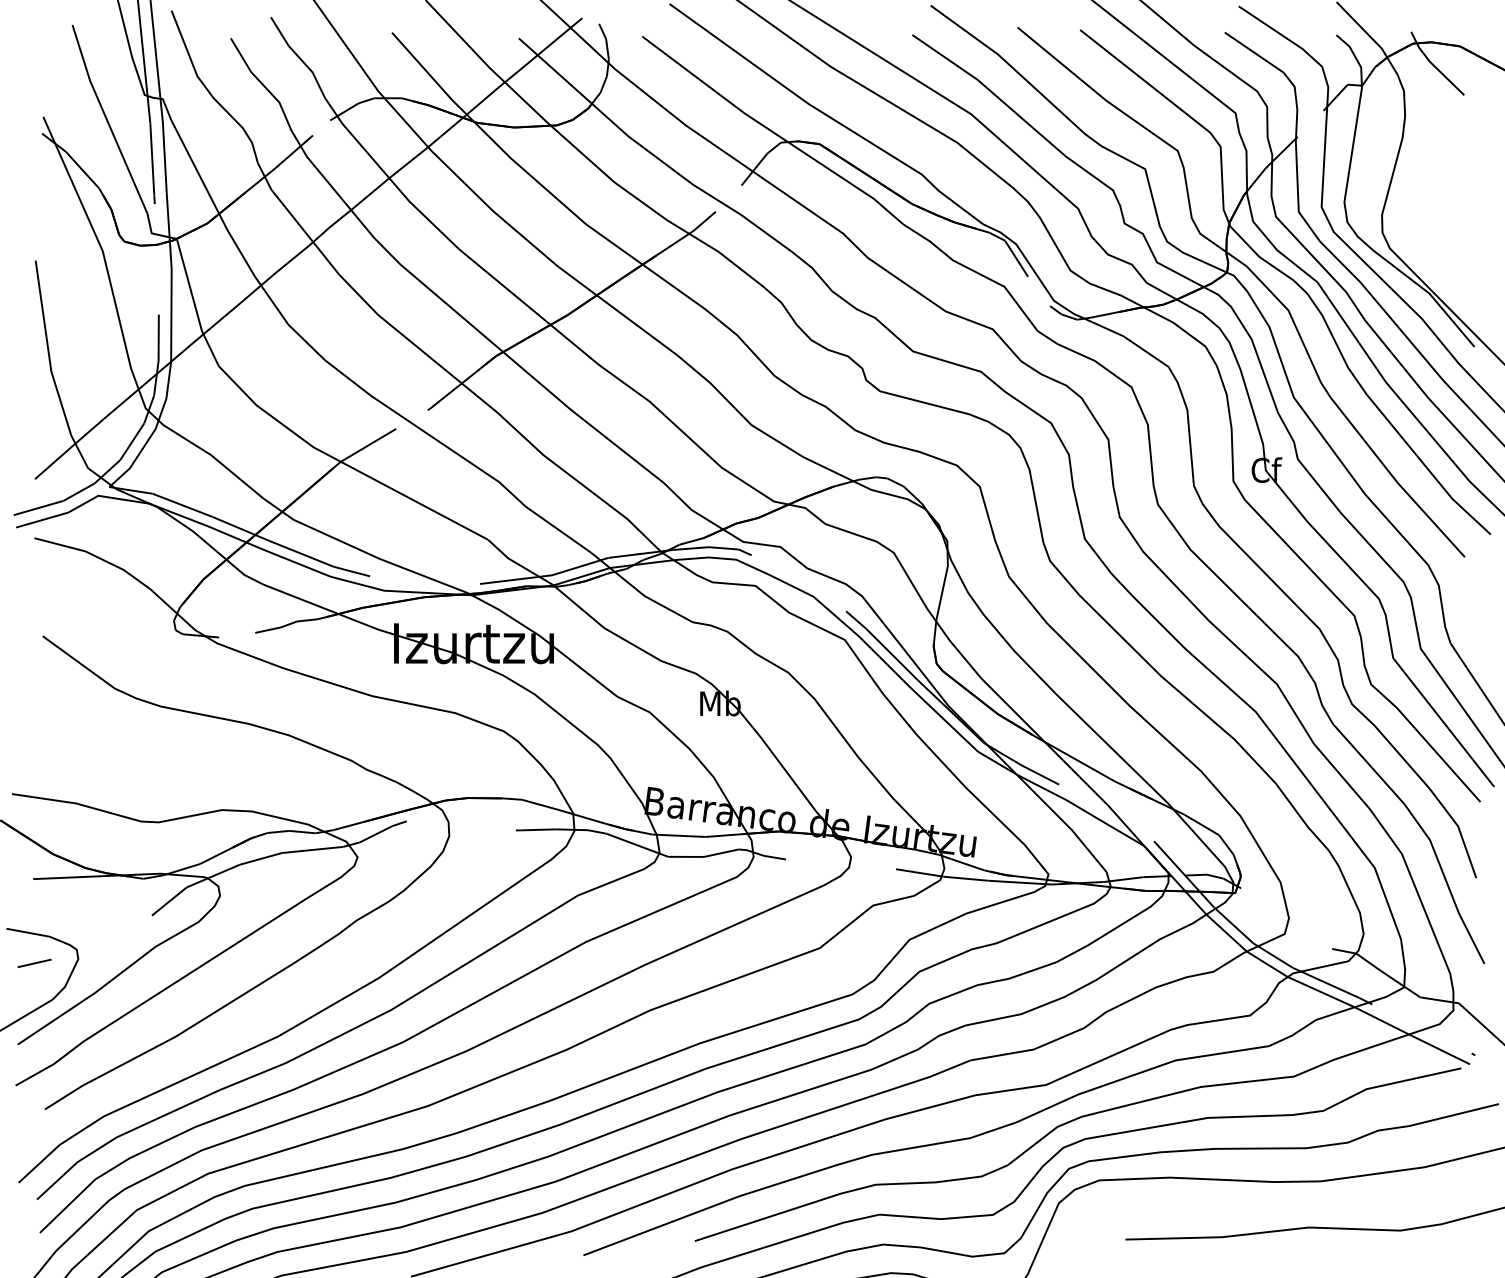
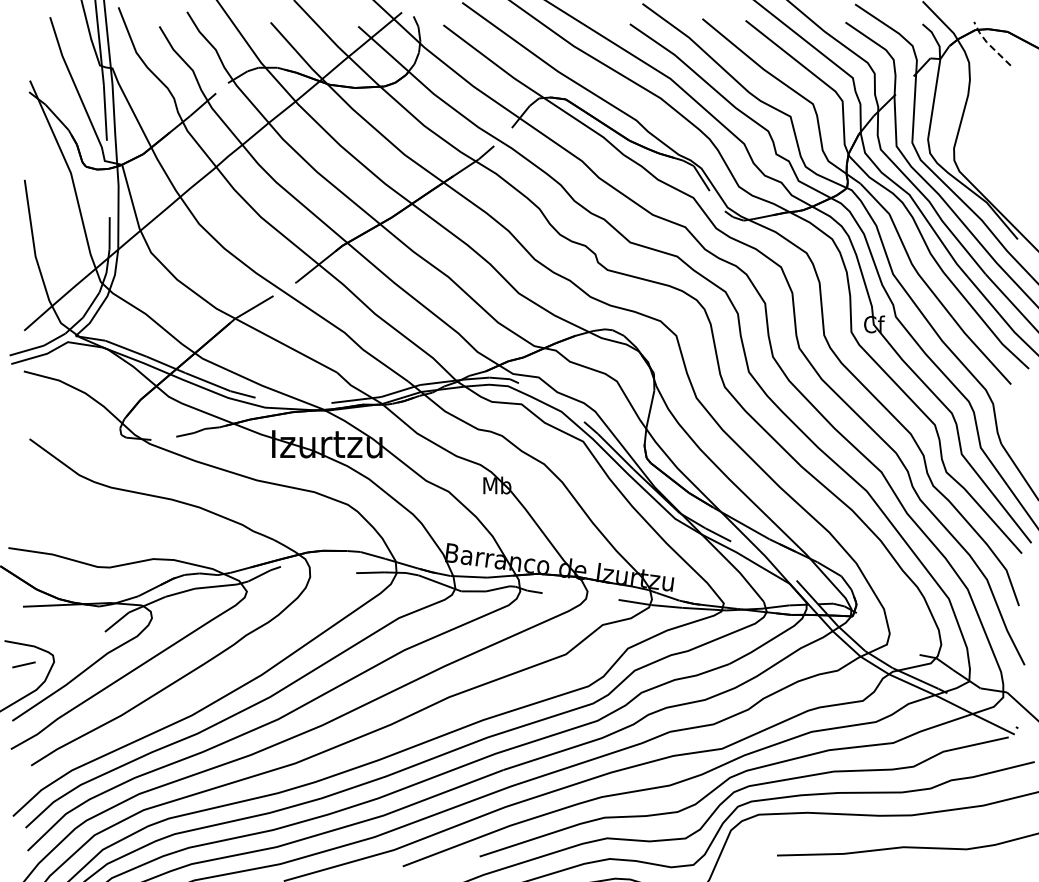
line: (1433, 64) -> (989, 44), solid -> dashed

